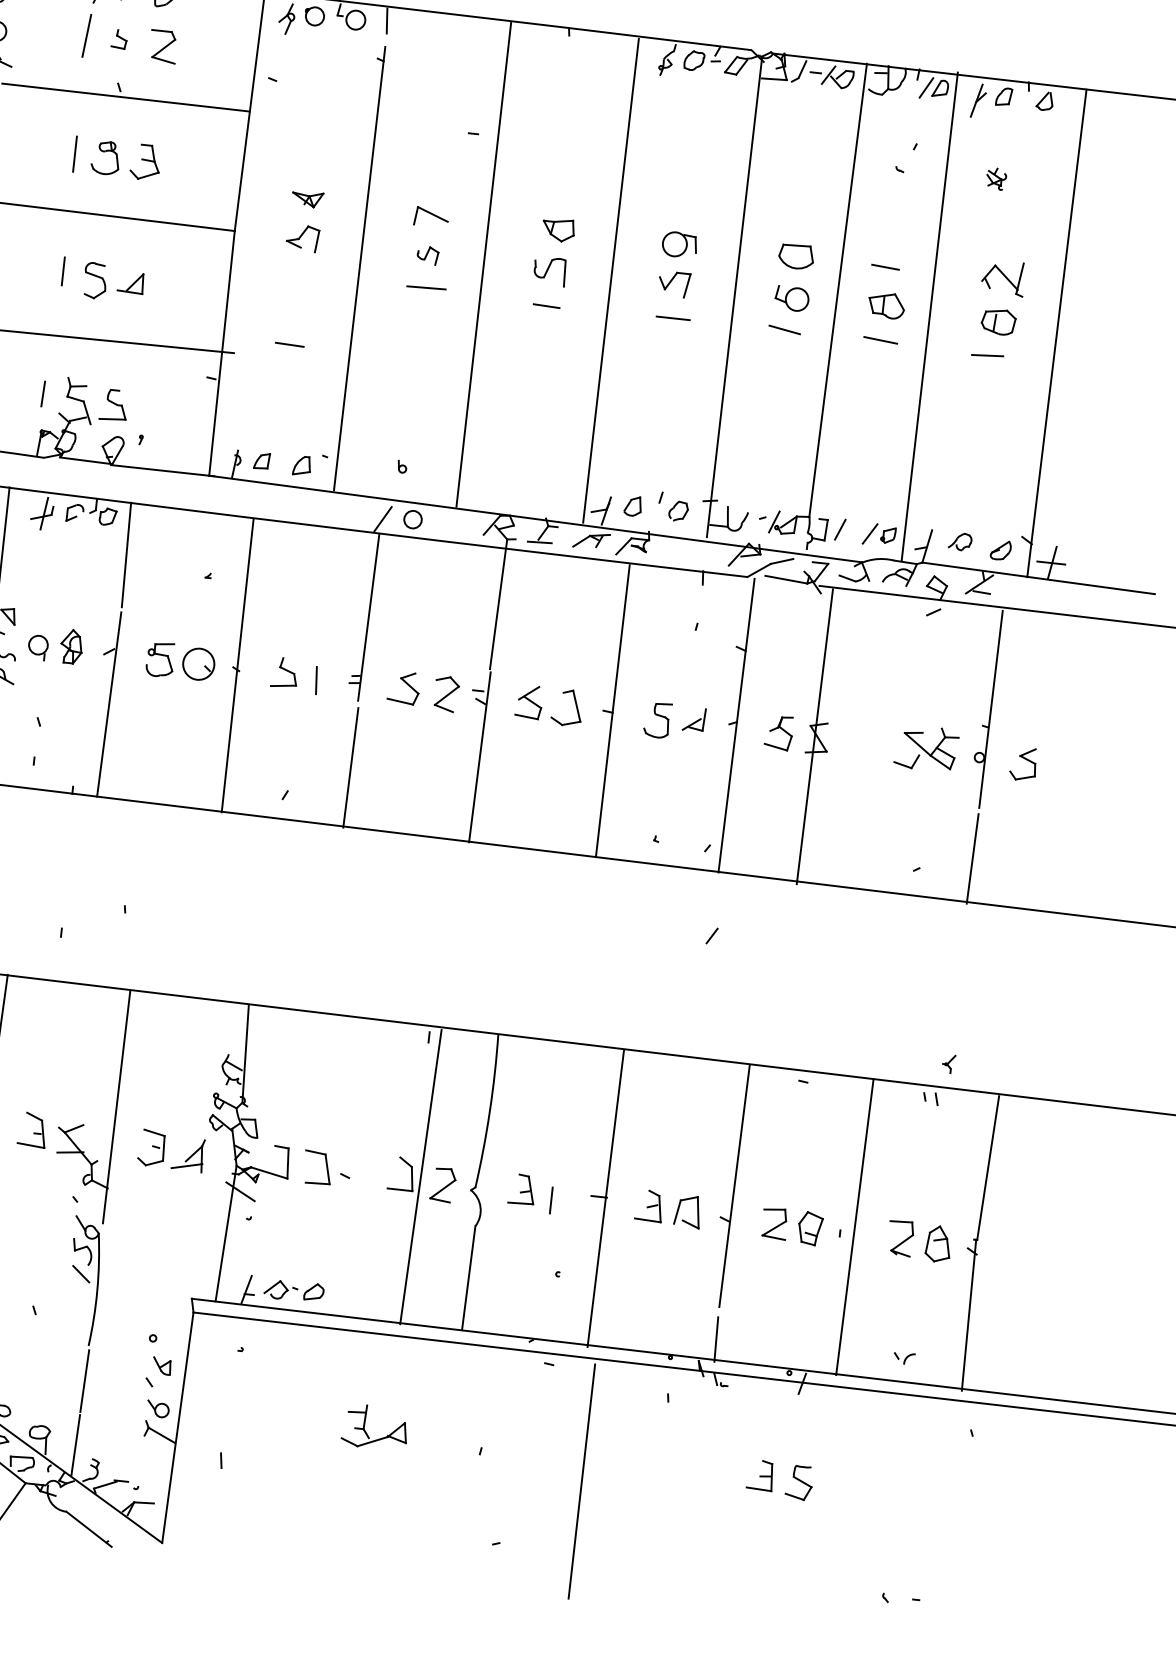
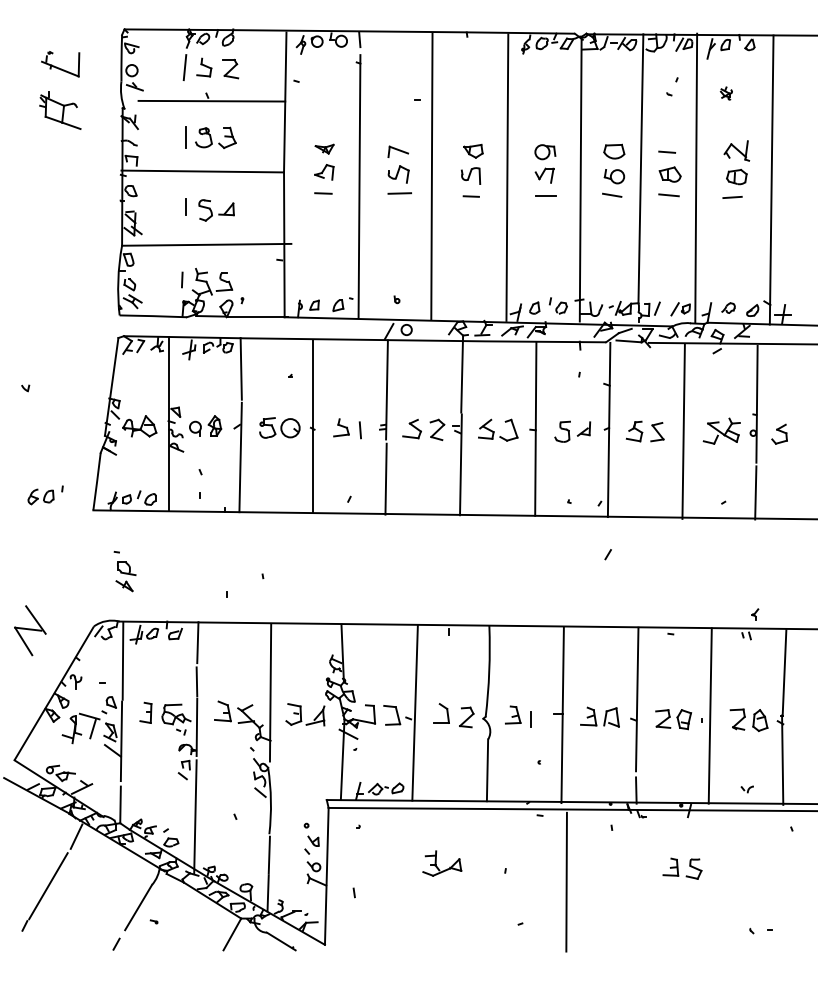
part: (119, 39) -> (204, 67), size x1.67
part: (427, 255) -> (398, 174), size x1.67
line: (289, 344) -> (323, 193), moved
line: (814, 736) -> (683, 431), moved
line: (420, 1175) -> (414, 712), moved

